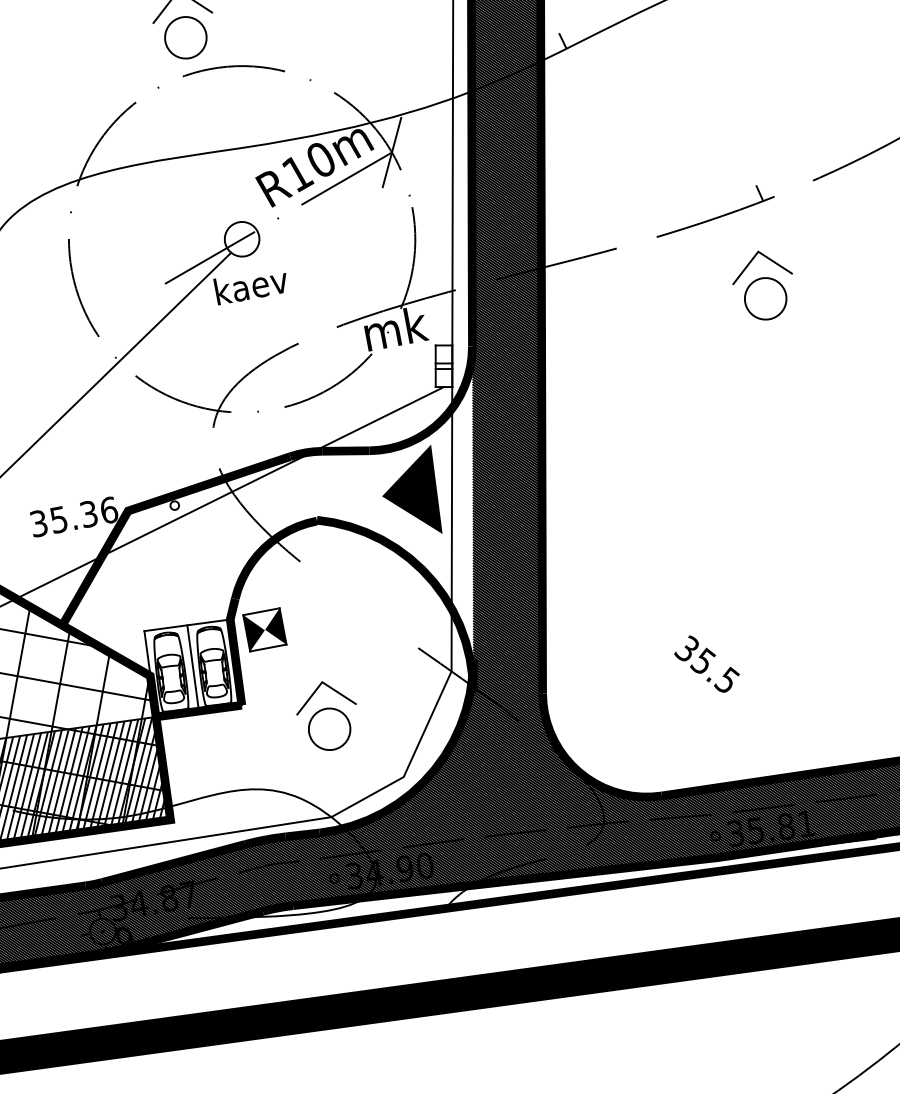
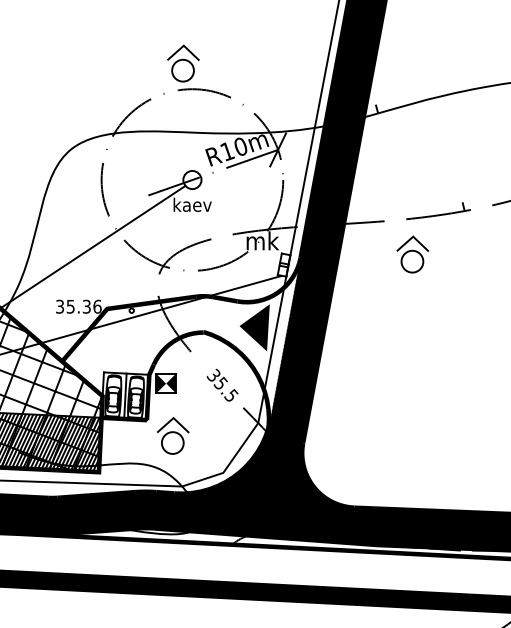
part: (763, 285) -> (412, 254), moved
text: (706, 662) -> (222, 384), moved
part: (328, 714) -> (173, 435), moved

